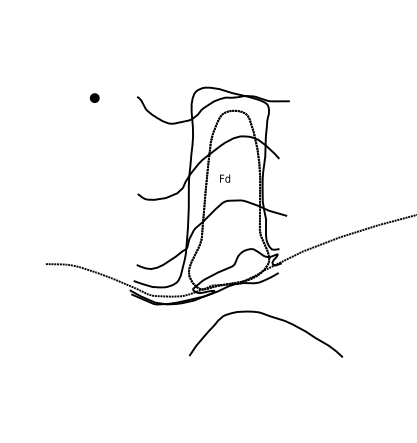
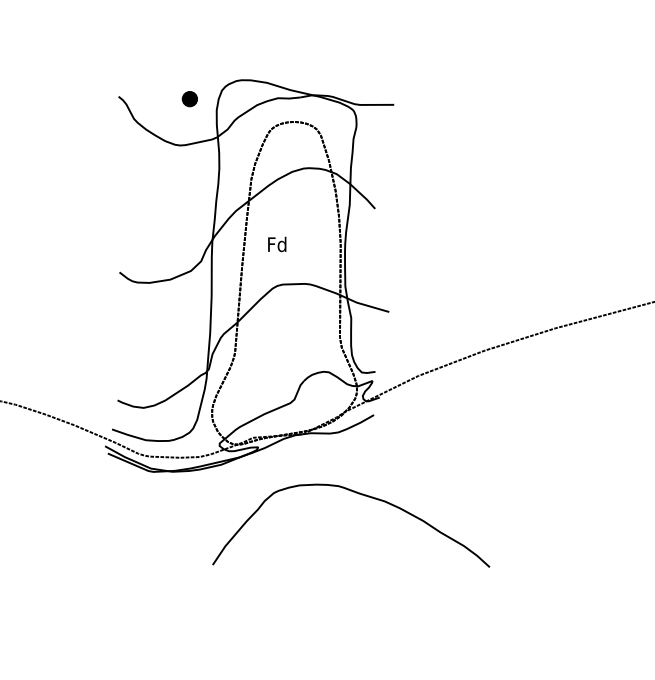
part: (94, 97) -> (189, 97), moved

